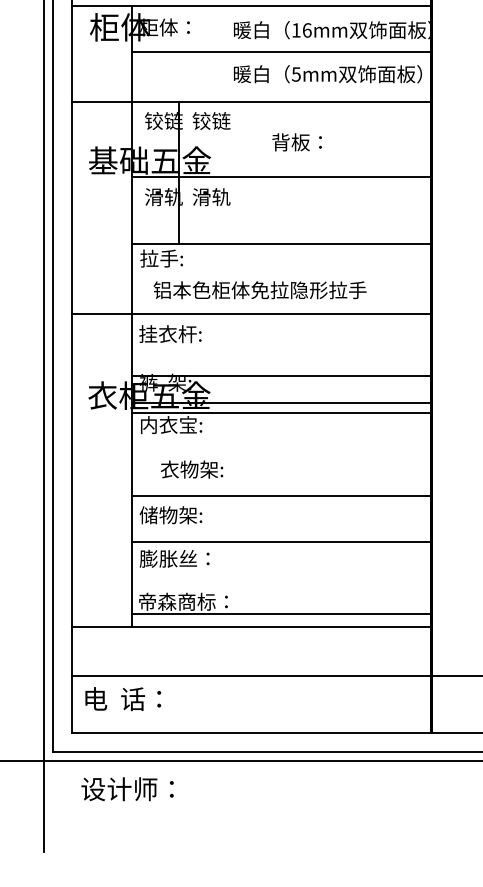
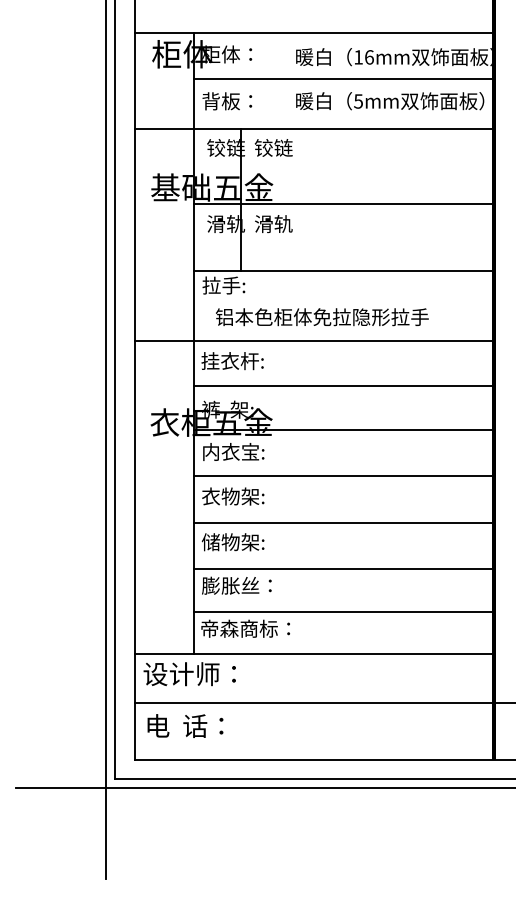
text: (297, 142) -> (227, 101), moved
line: (281, 376) -> (343, 386), moved
line: (281, 412) -> (343, 475), moved
text: (192, 469) -> (233, 496), moved
line: (281, 613) -> (343, 611), moved
text: (127, 789) -> (189, 674), moved

